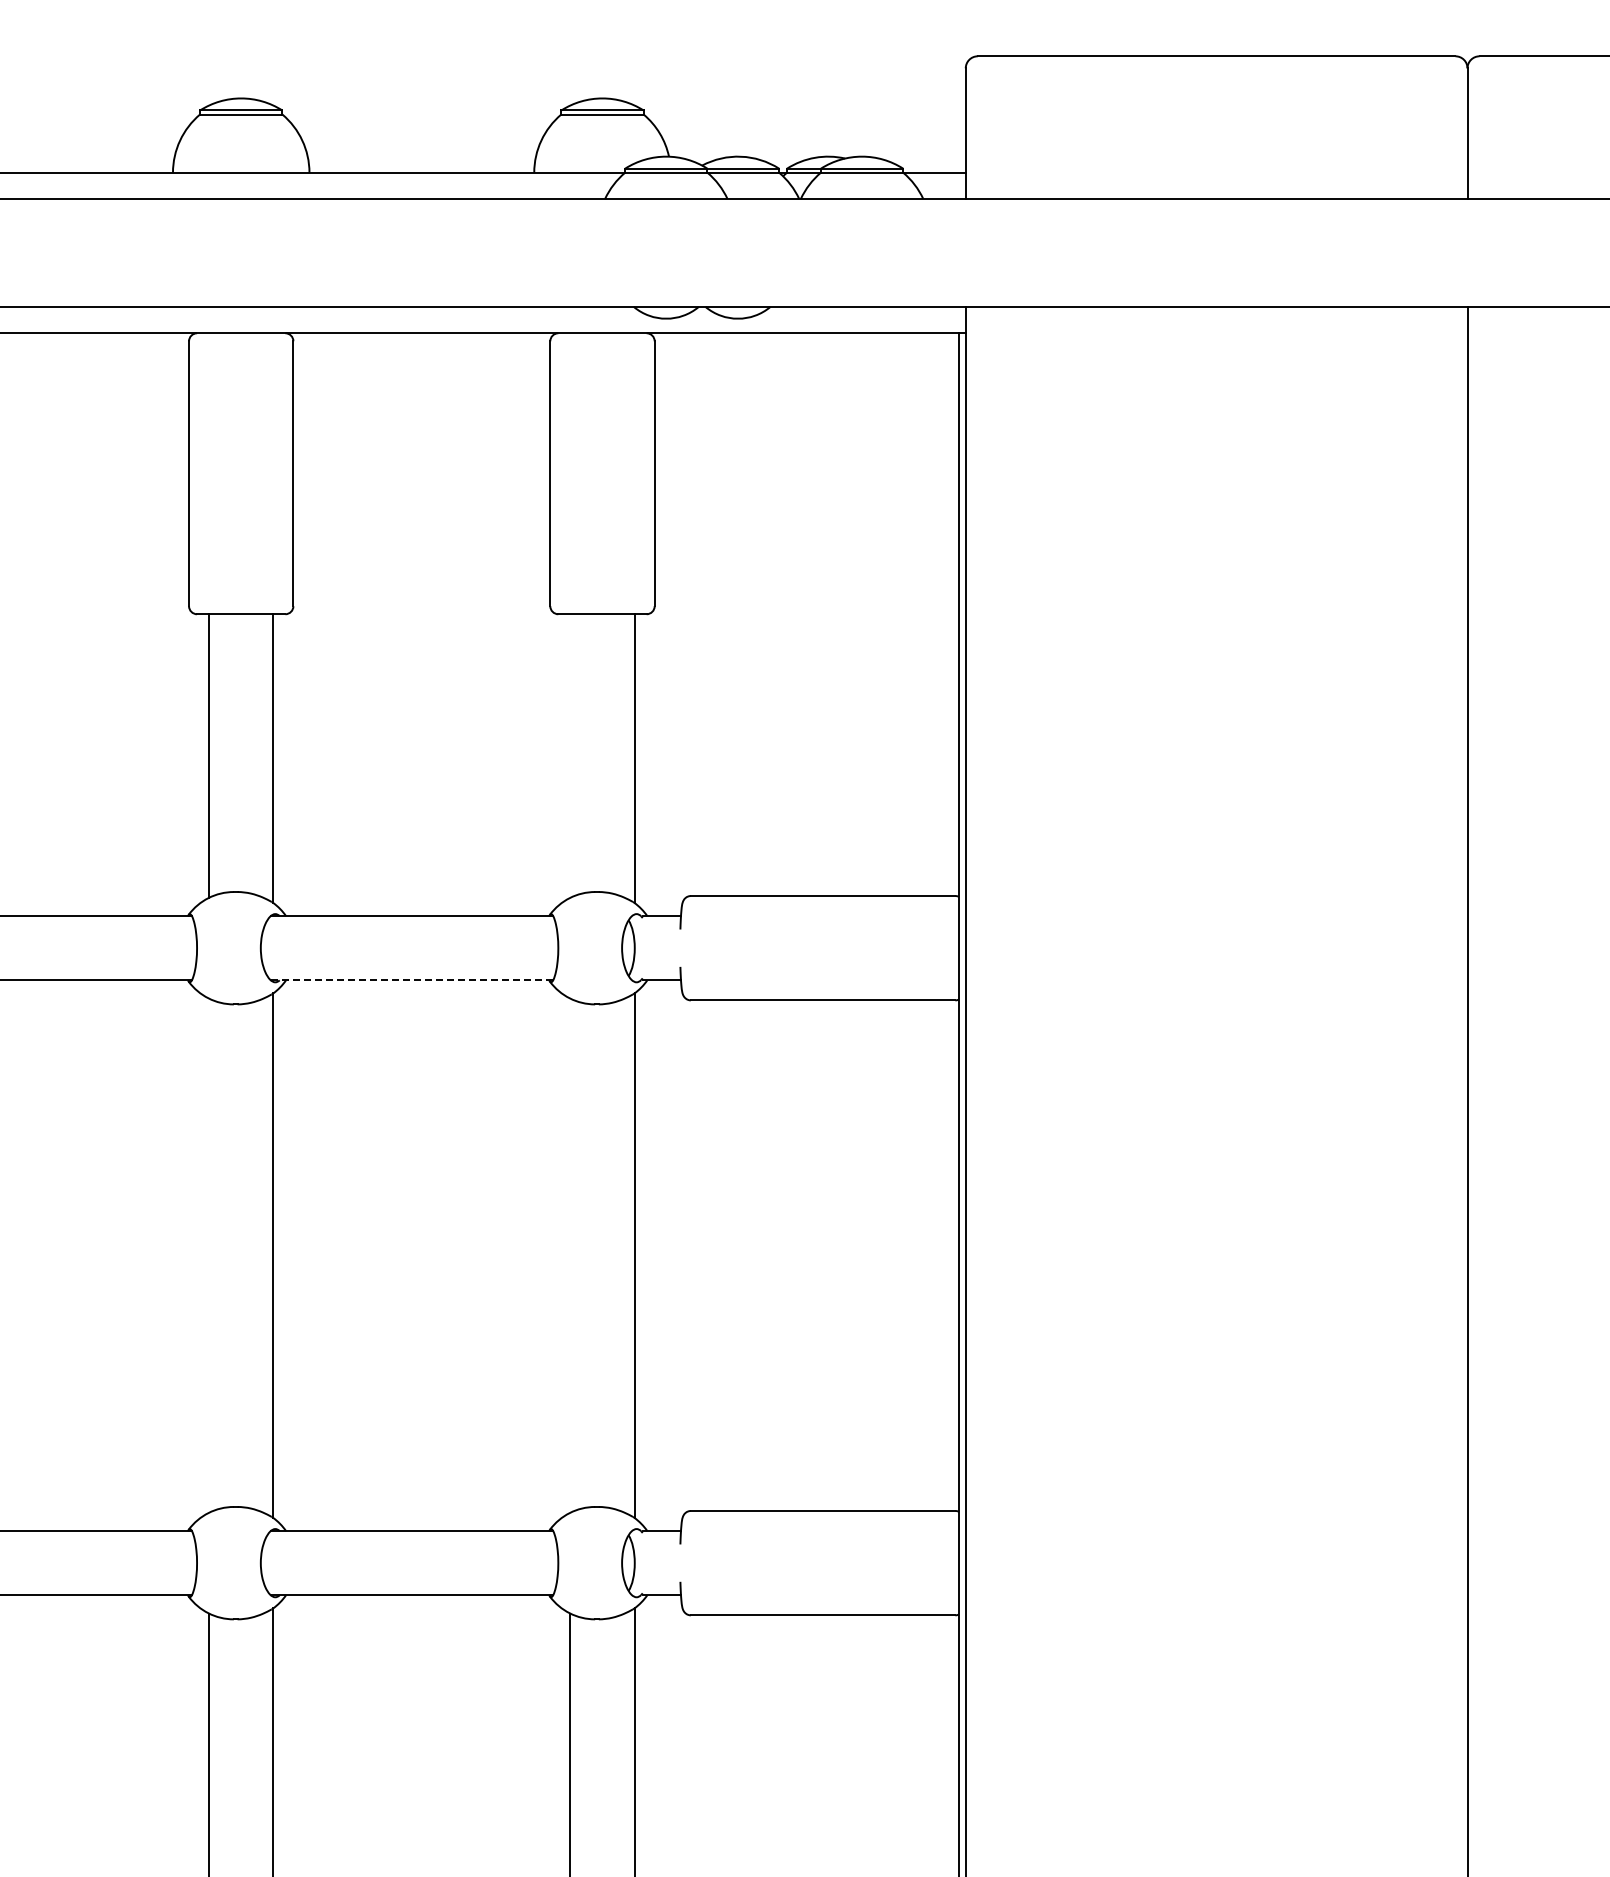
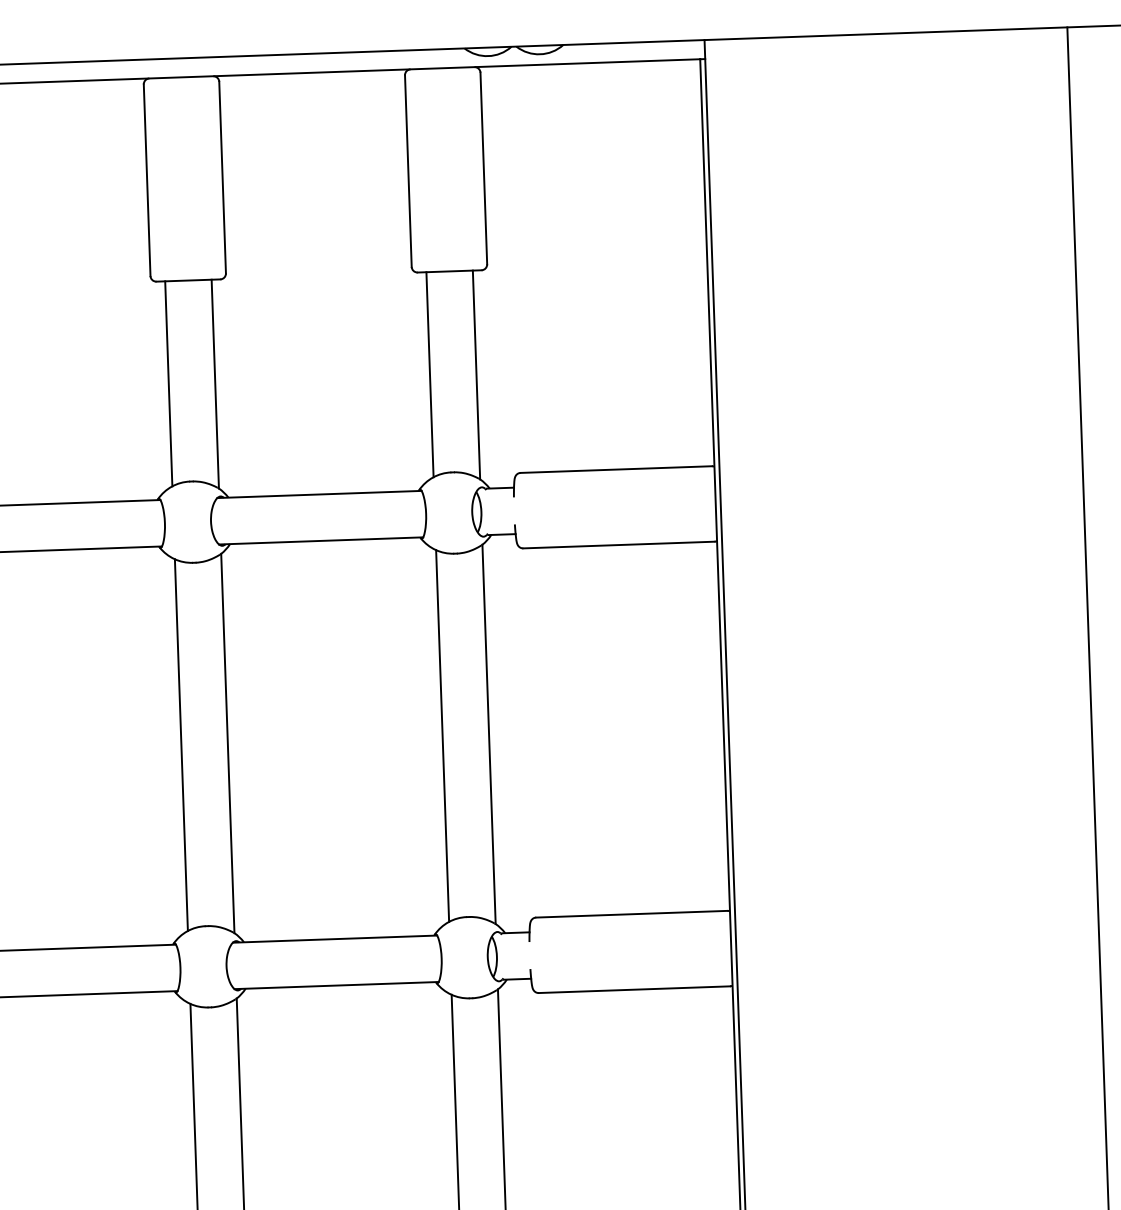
line: (570, 755) -> (430, 374), added
line: (411, 980) -> (320, 541), dashed -> solid
line: (209, 1255) -> (181, 744), added
line: (570, 1255) -> (442, 735), added

